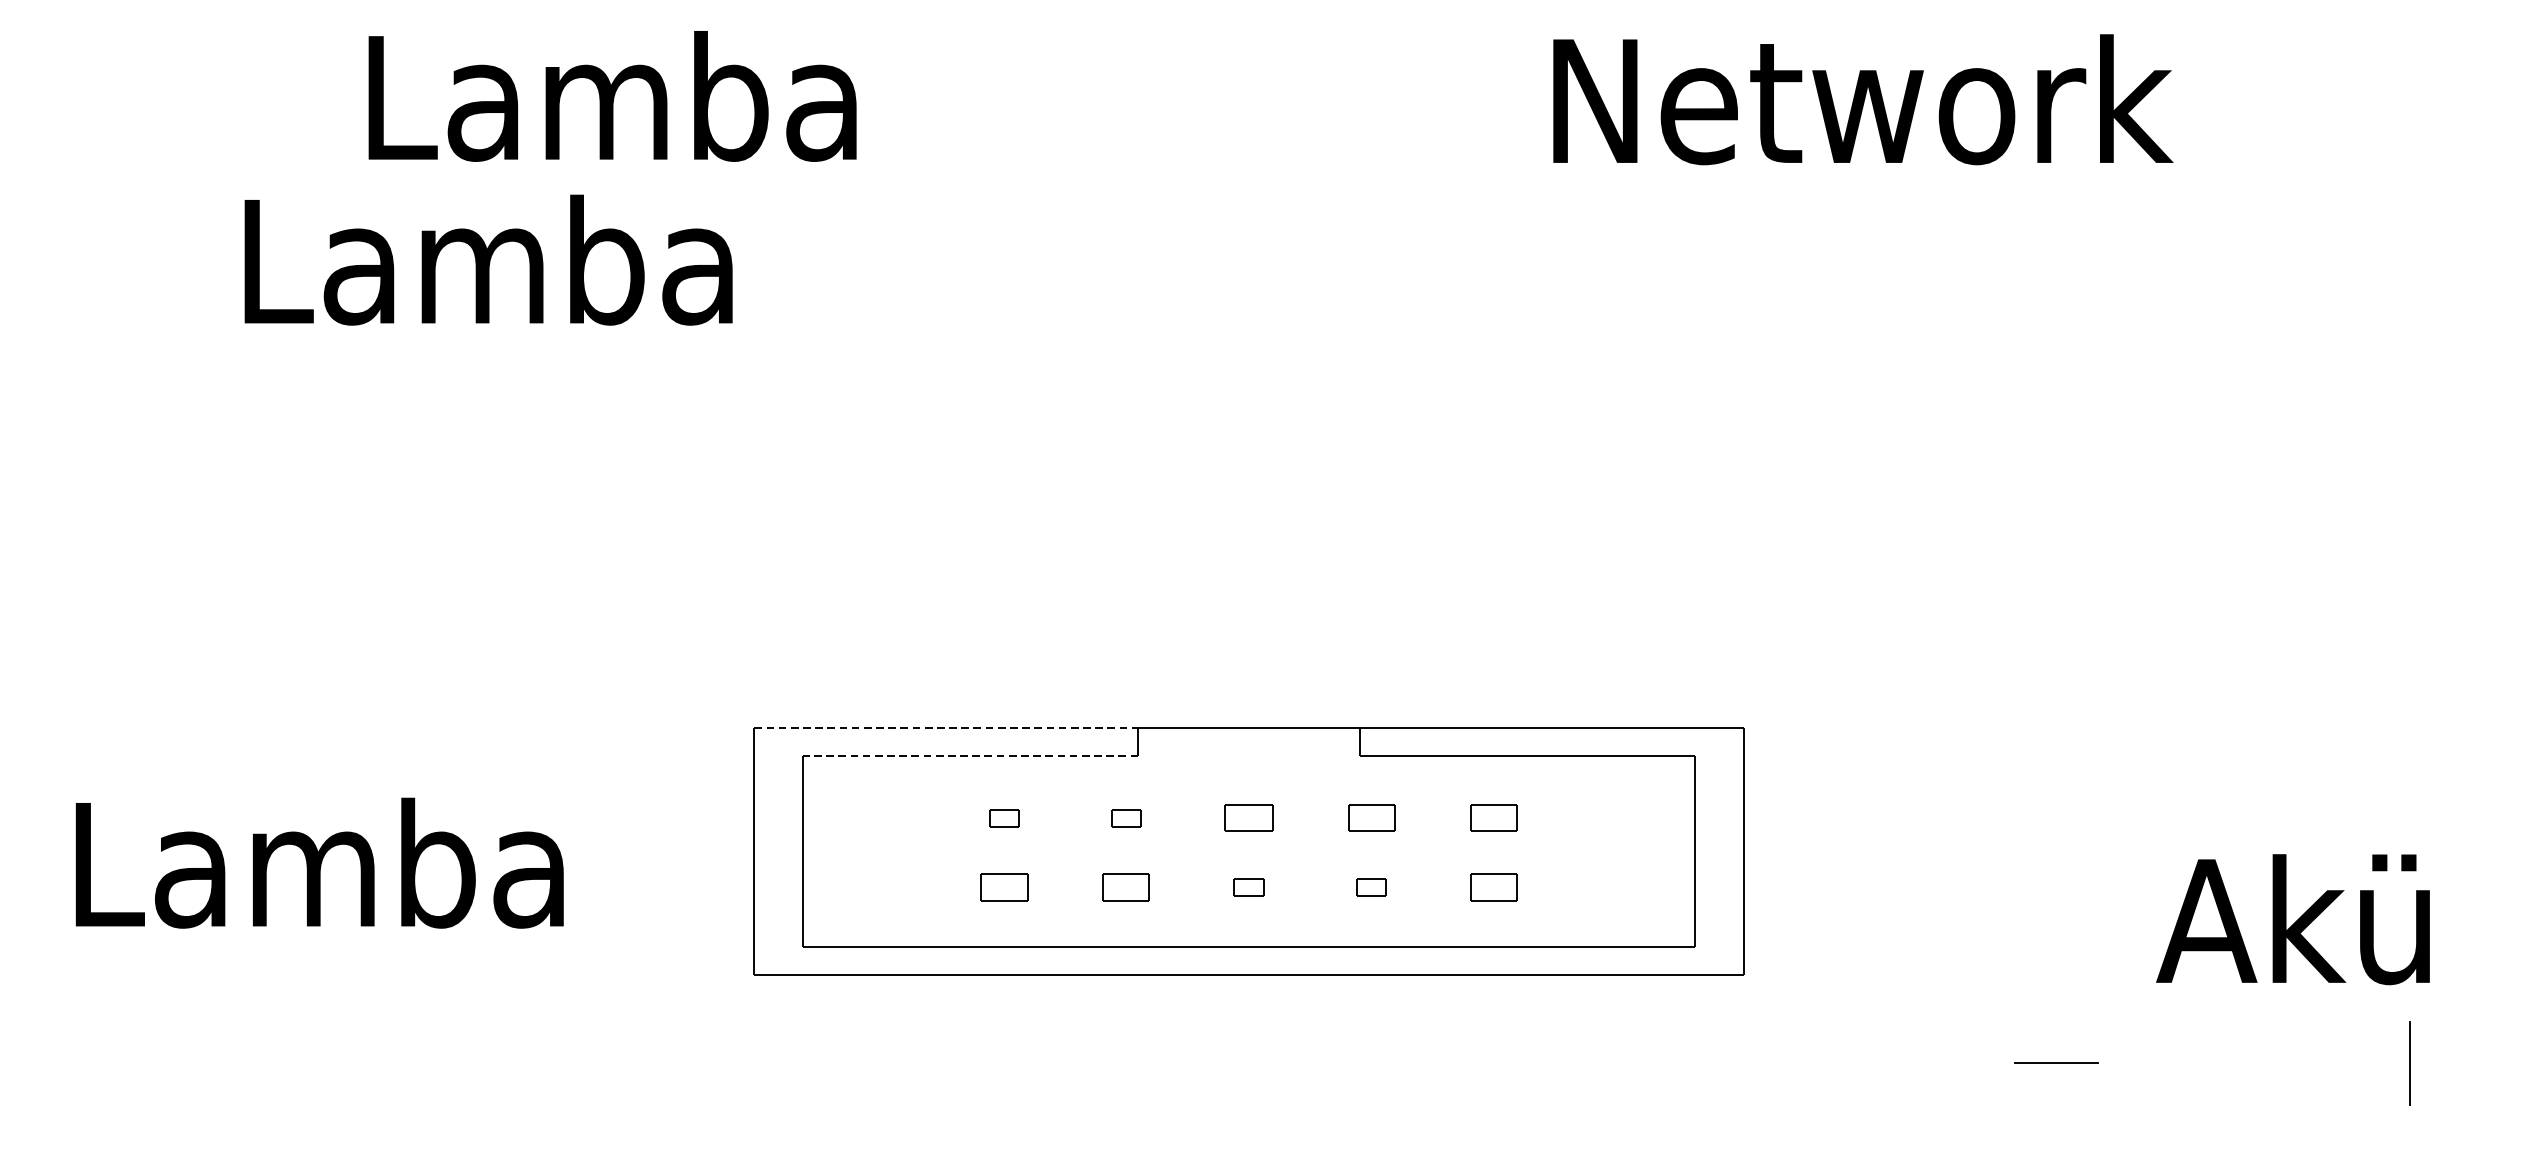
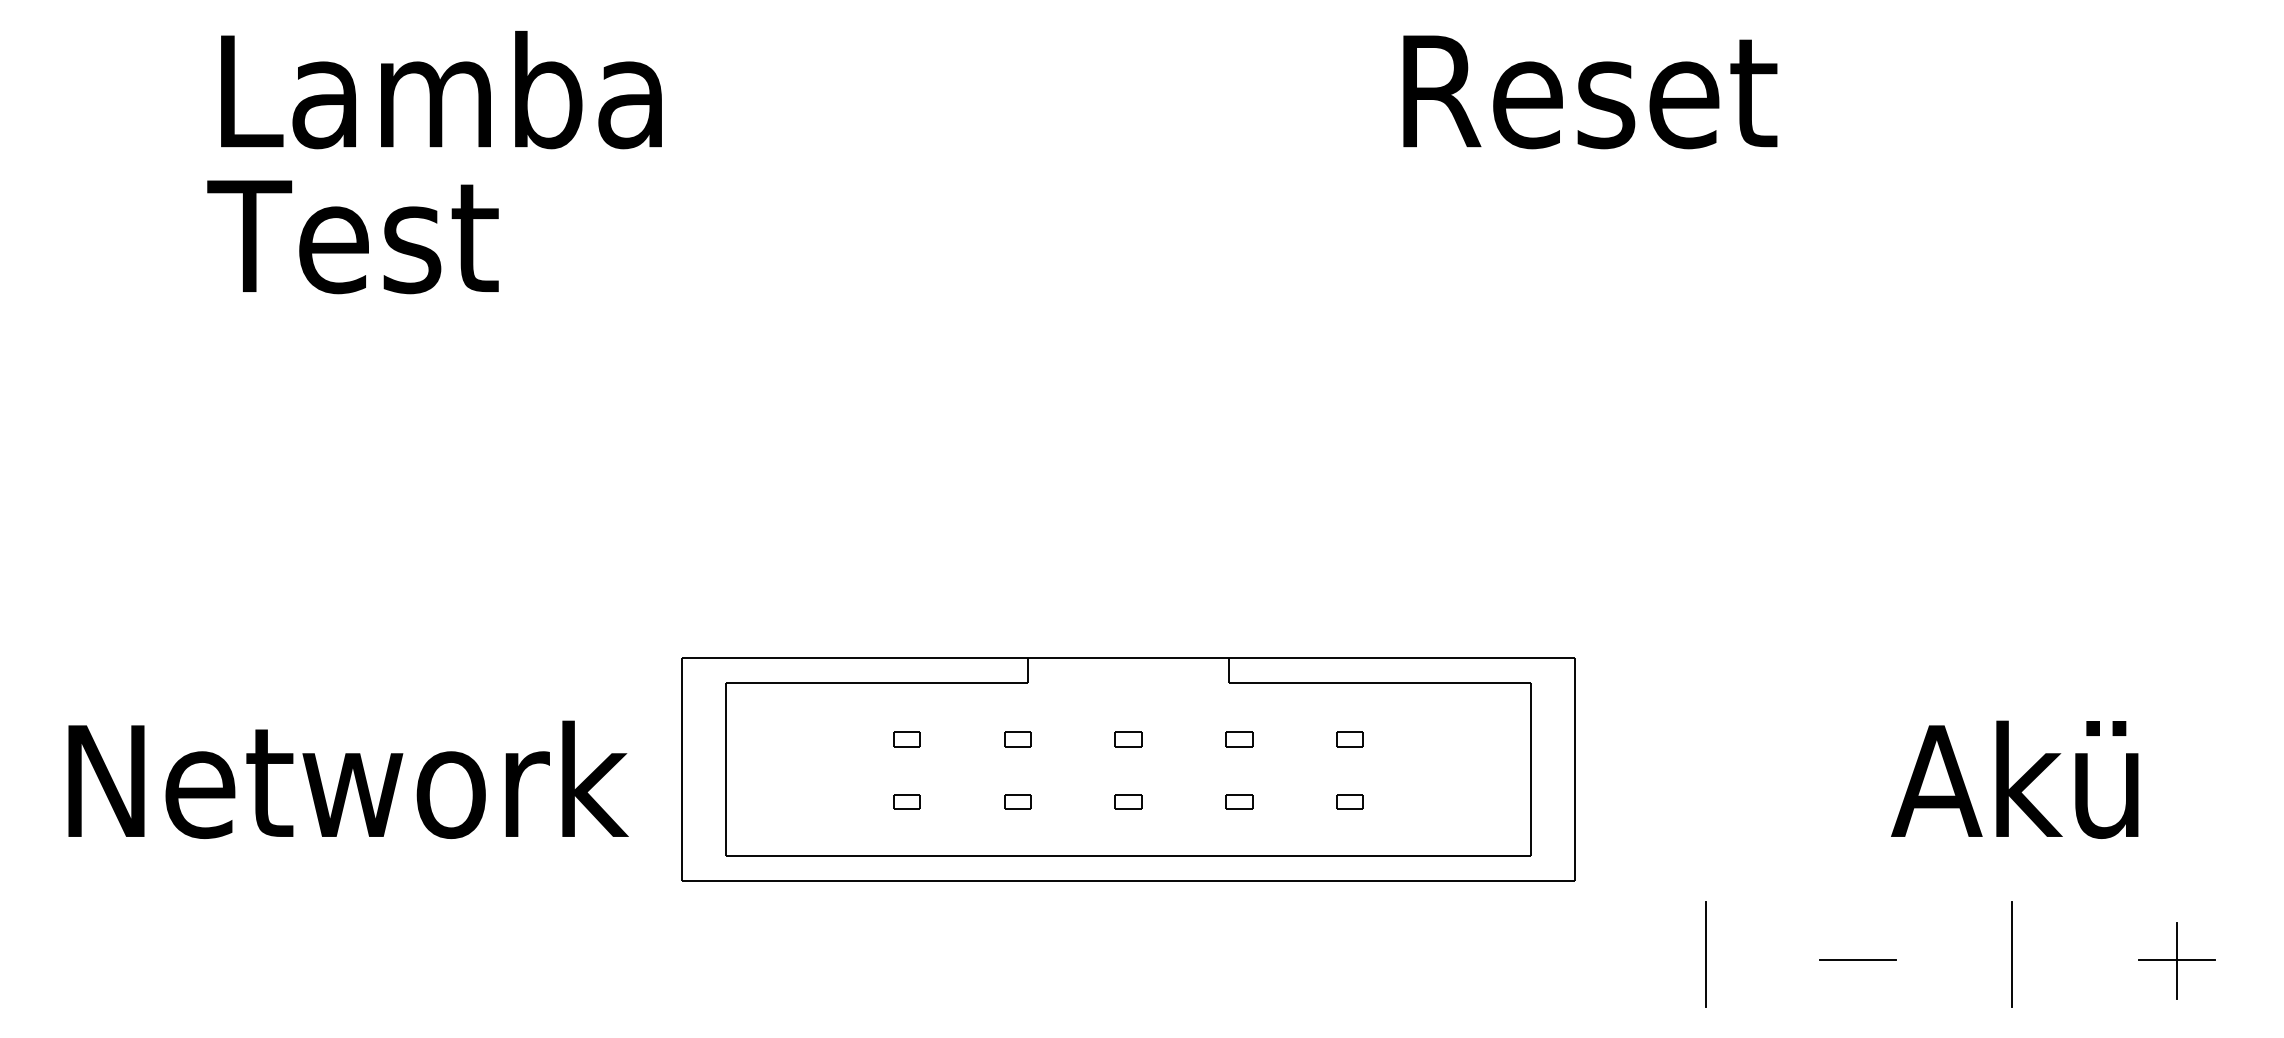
text: (612, 96) -> (441, 90), moved
text: (1869, 99) -> (1689, 89), Network -> Reset
text: (480, 259) -> (434, 234), Lamba -> Test
line: (946, 728) -> (855, 658), dashed -> solid
line: (970, 756) -> (876, 683), dashed -> solid
part: (1249, 818) -> (1128, 739), size x0.62
part: (1371, 818) -> (1239, 739), size x0.62
part: (1493, 818) -> (1349, 739), size x0.62
text: (392, 862) -> (354, 779), Lamba -> Network
part: (1003, 887) -> (906, 801), size x0.62
part: (1126, 887) -> (1017, 801), size x0.62
part: (1493, 887) -> (1349, 801), size x0.62
text: (2292, 919) -> (2014, 779), moved
line: (1888, 1056) -> (1706, 954), added
line: (2227, 1056) -> (2012, 954), added
line: (2408, 1063) -> (2176, 960), added

